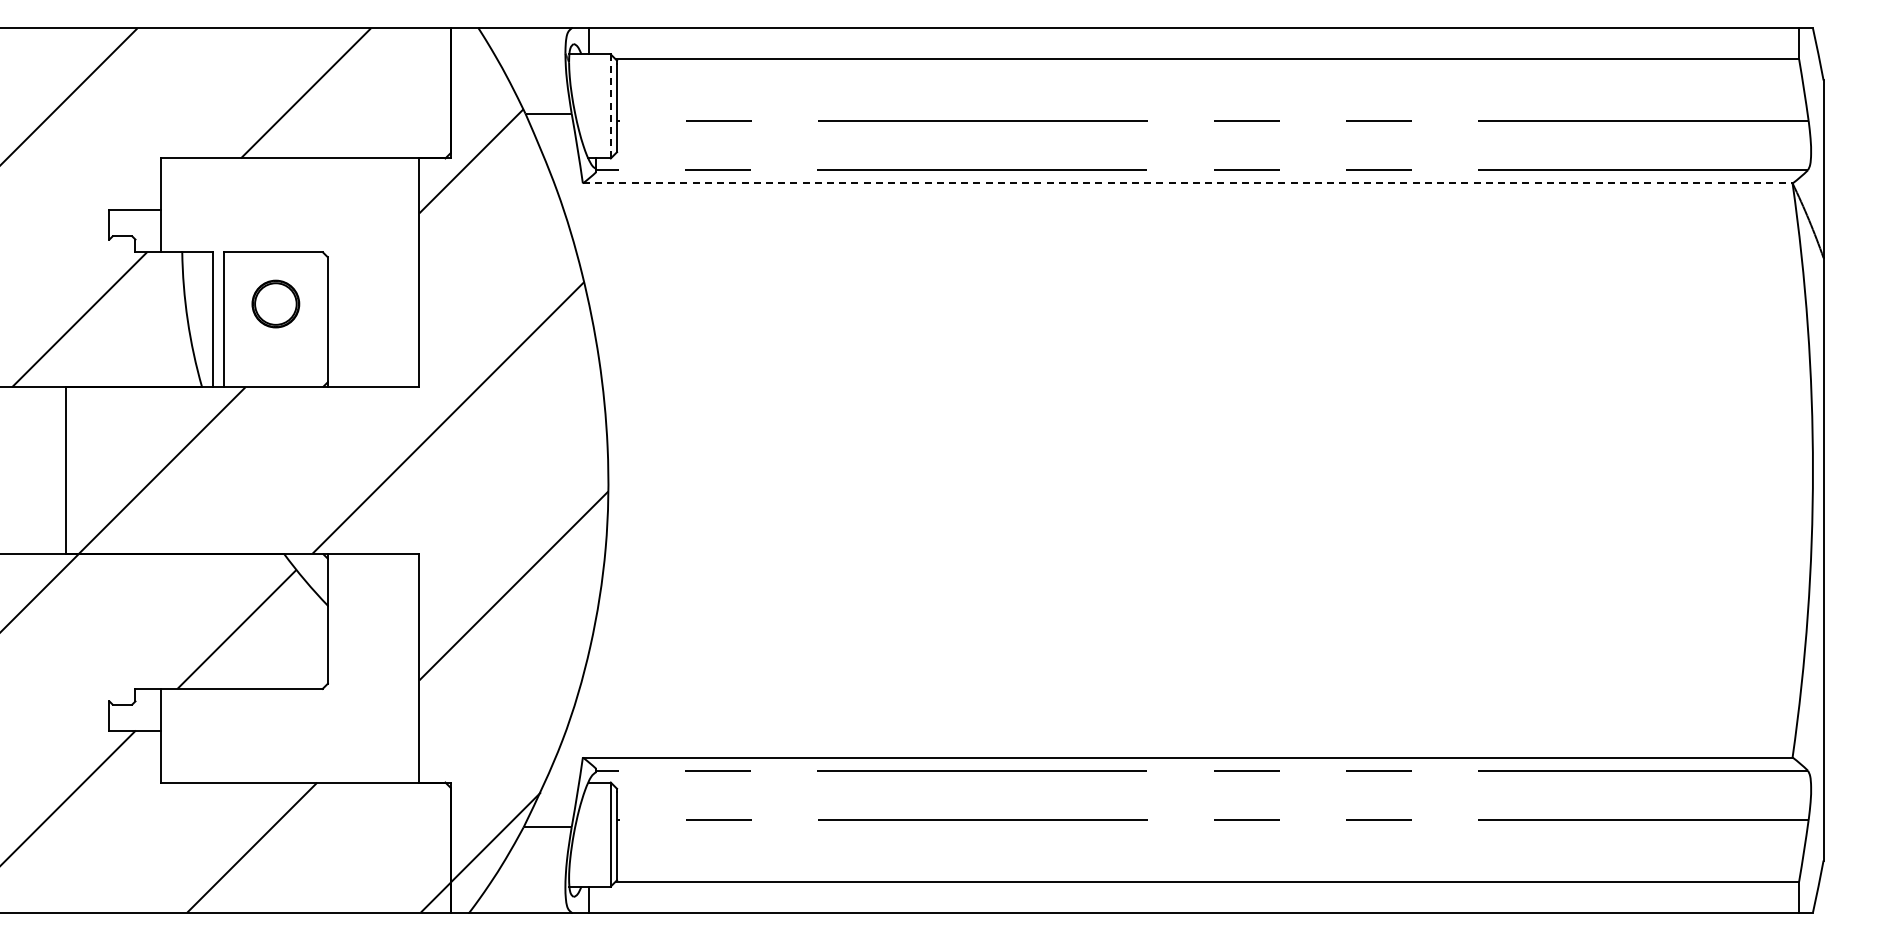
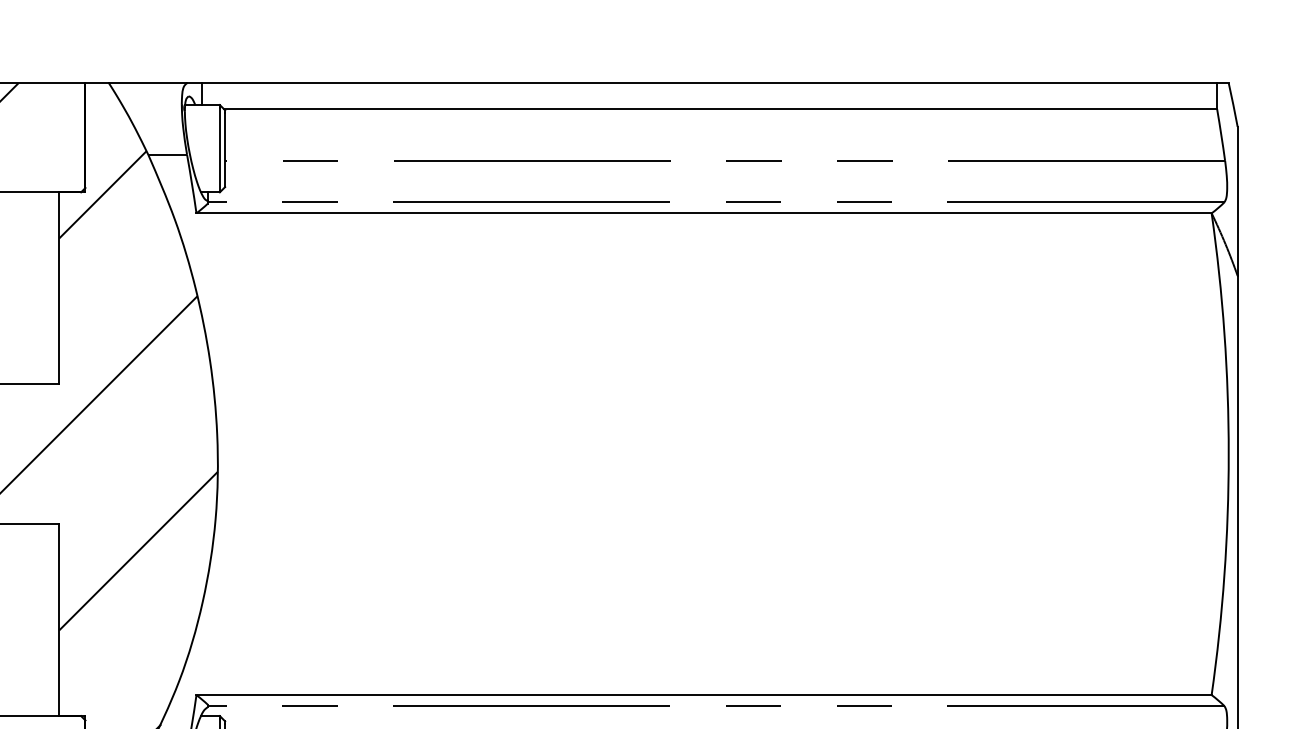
line: (610, 107) -> (219, 149), dashed -> solid
line: (1187, 183) -> (703, 213), dashed -> solid

